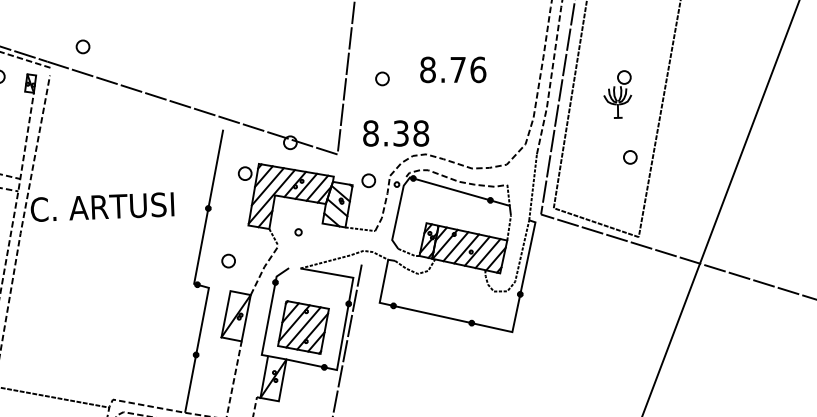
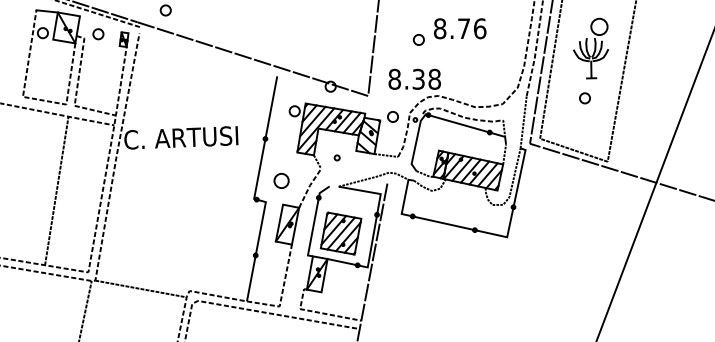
part: (381, 78) -> (418, 39), moved
part: (617, 93) -> (590, 47), size x1.6
part: (629, 157) -> (584, 98), moved
part: (228, 260) -> (281, 180), size x1.4

